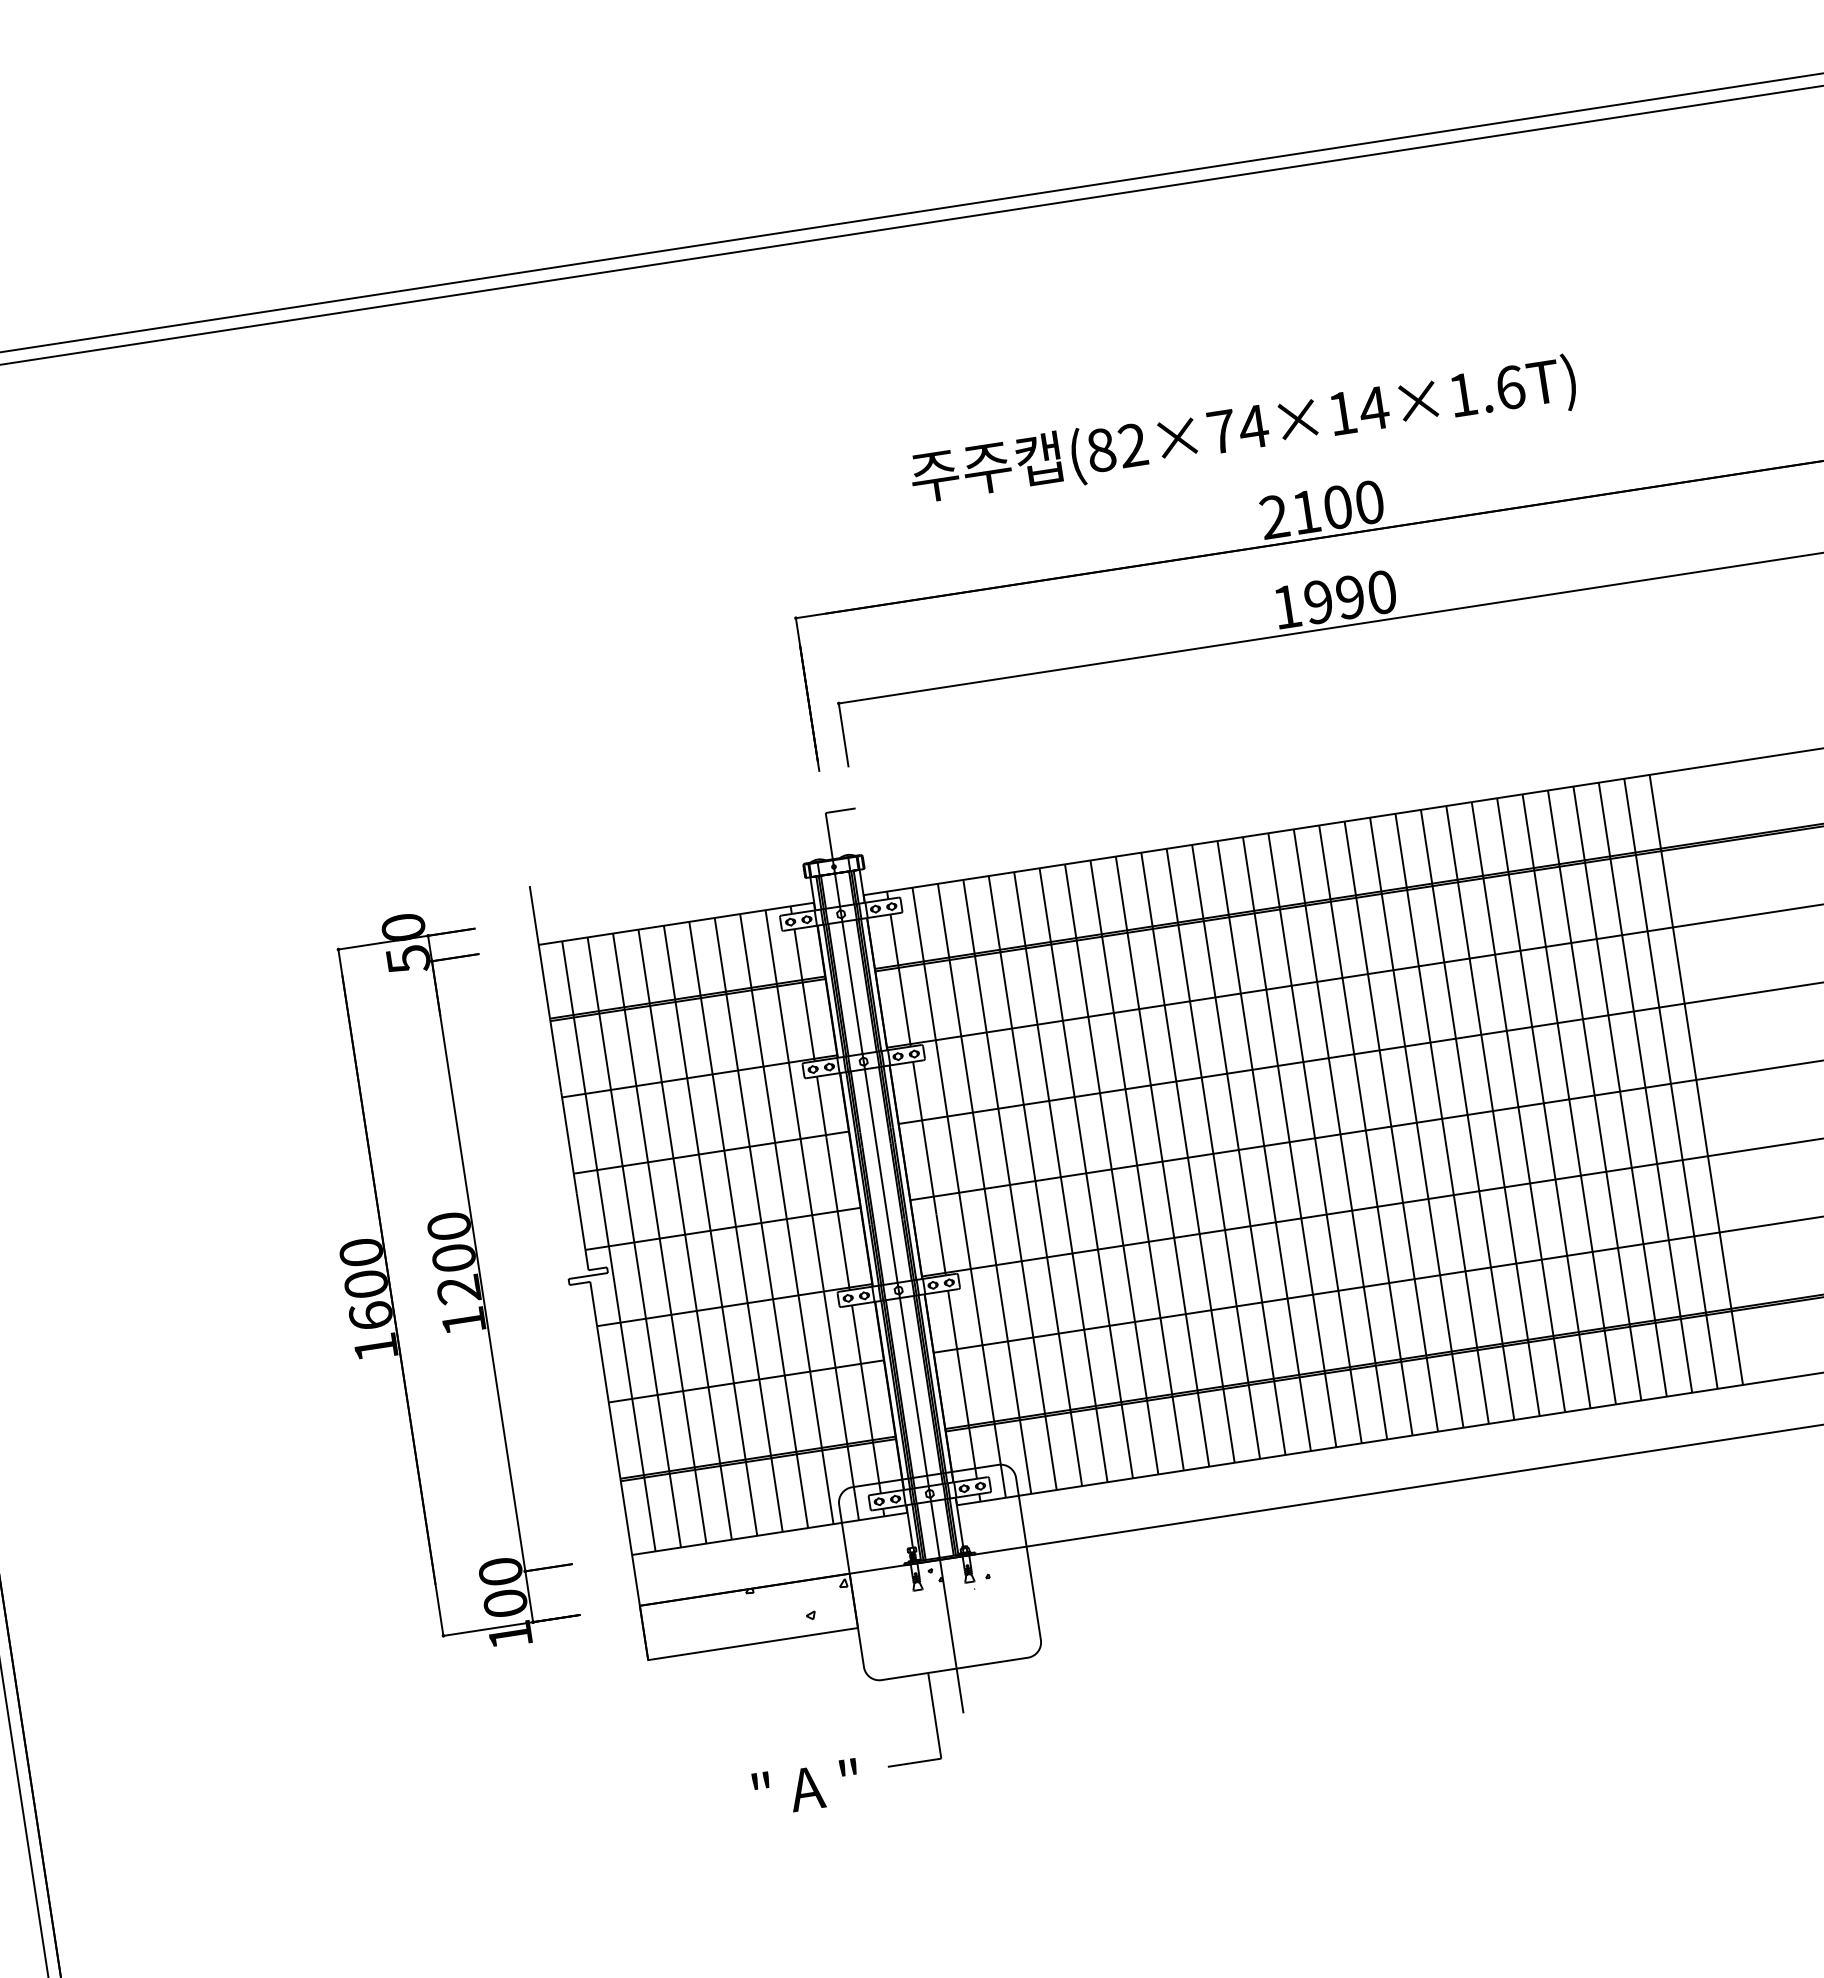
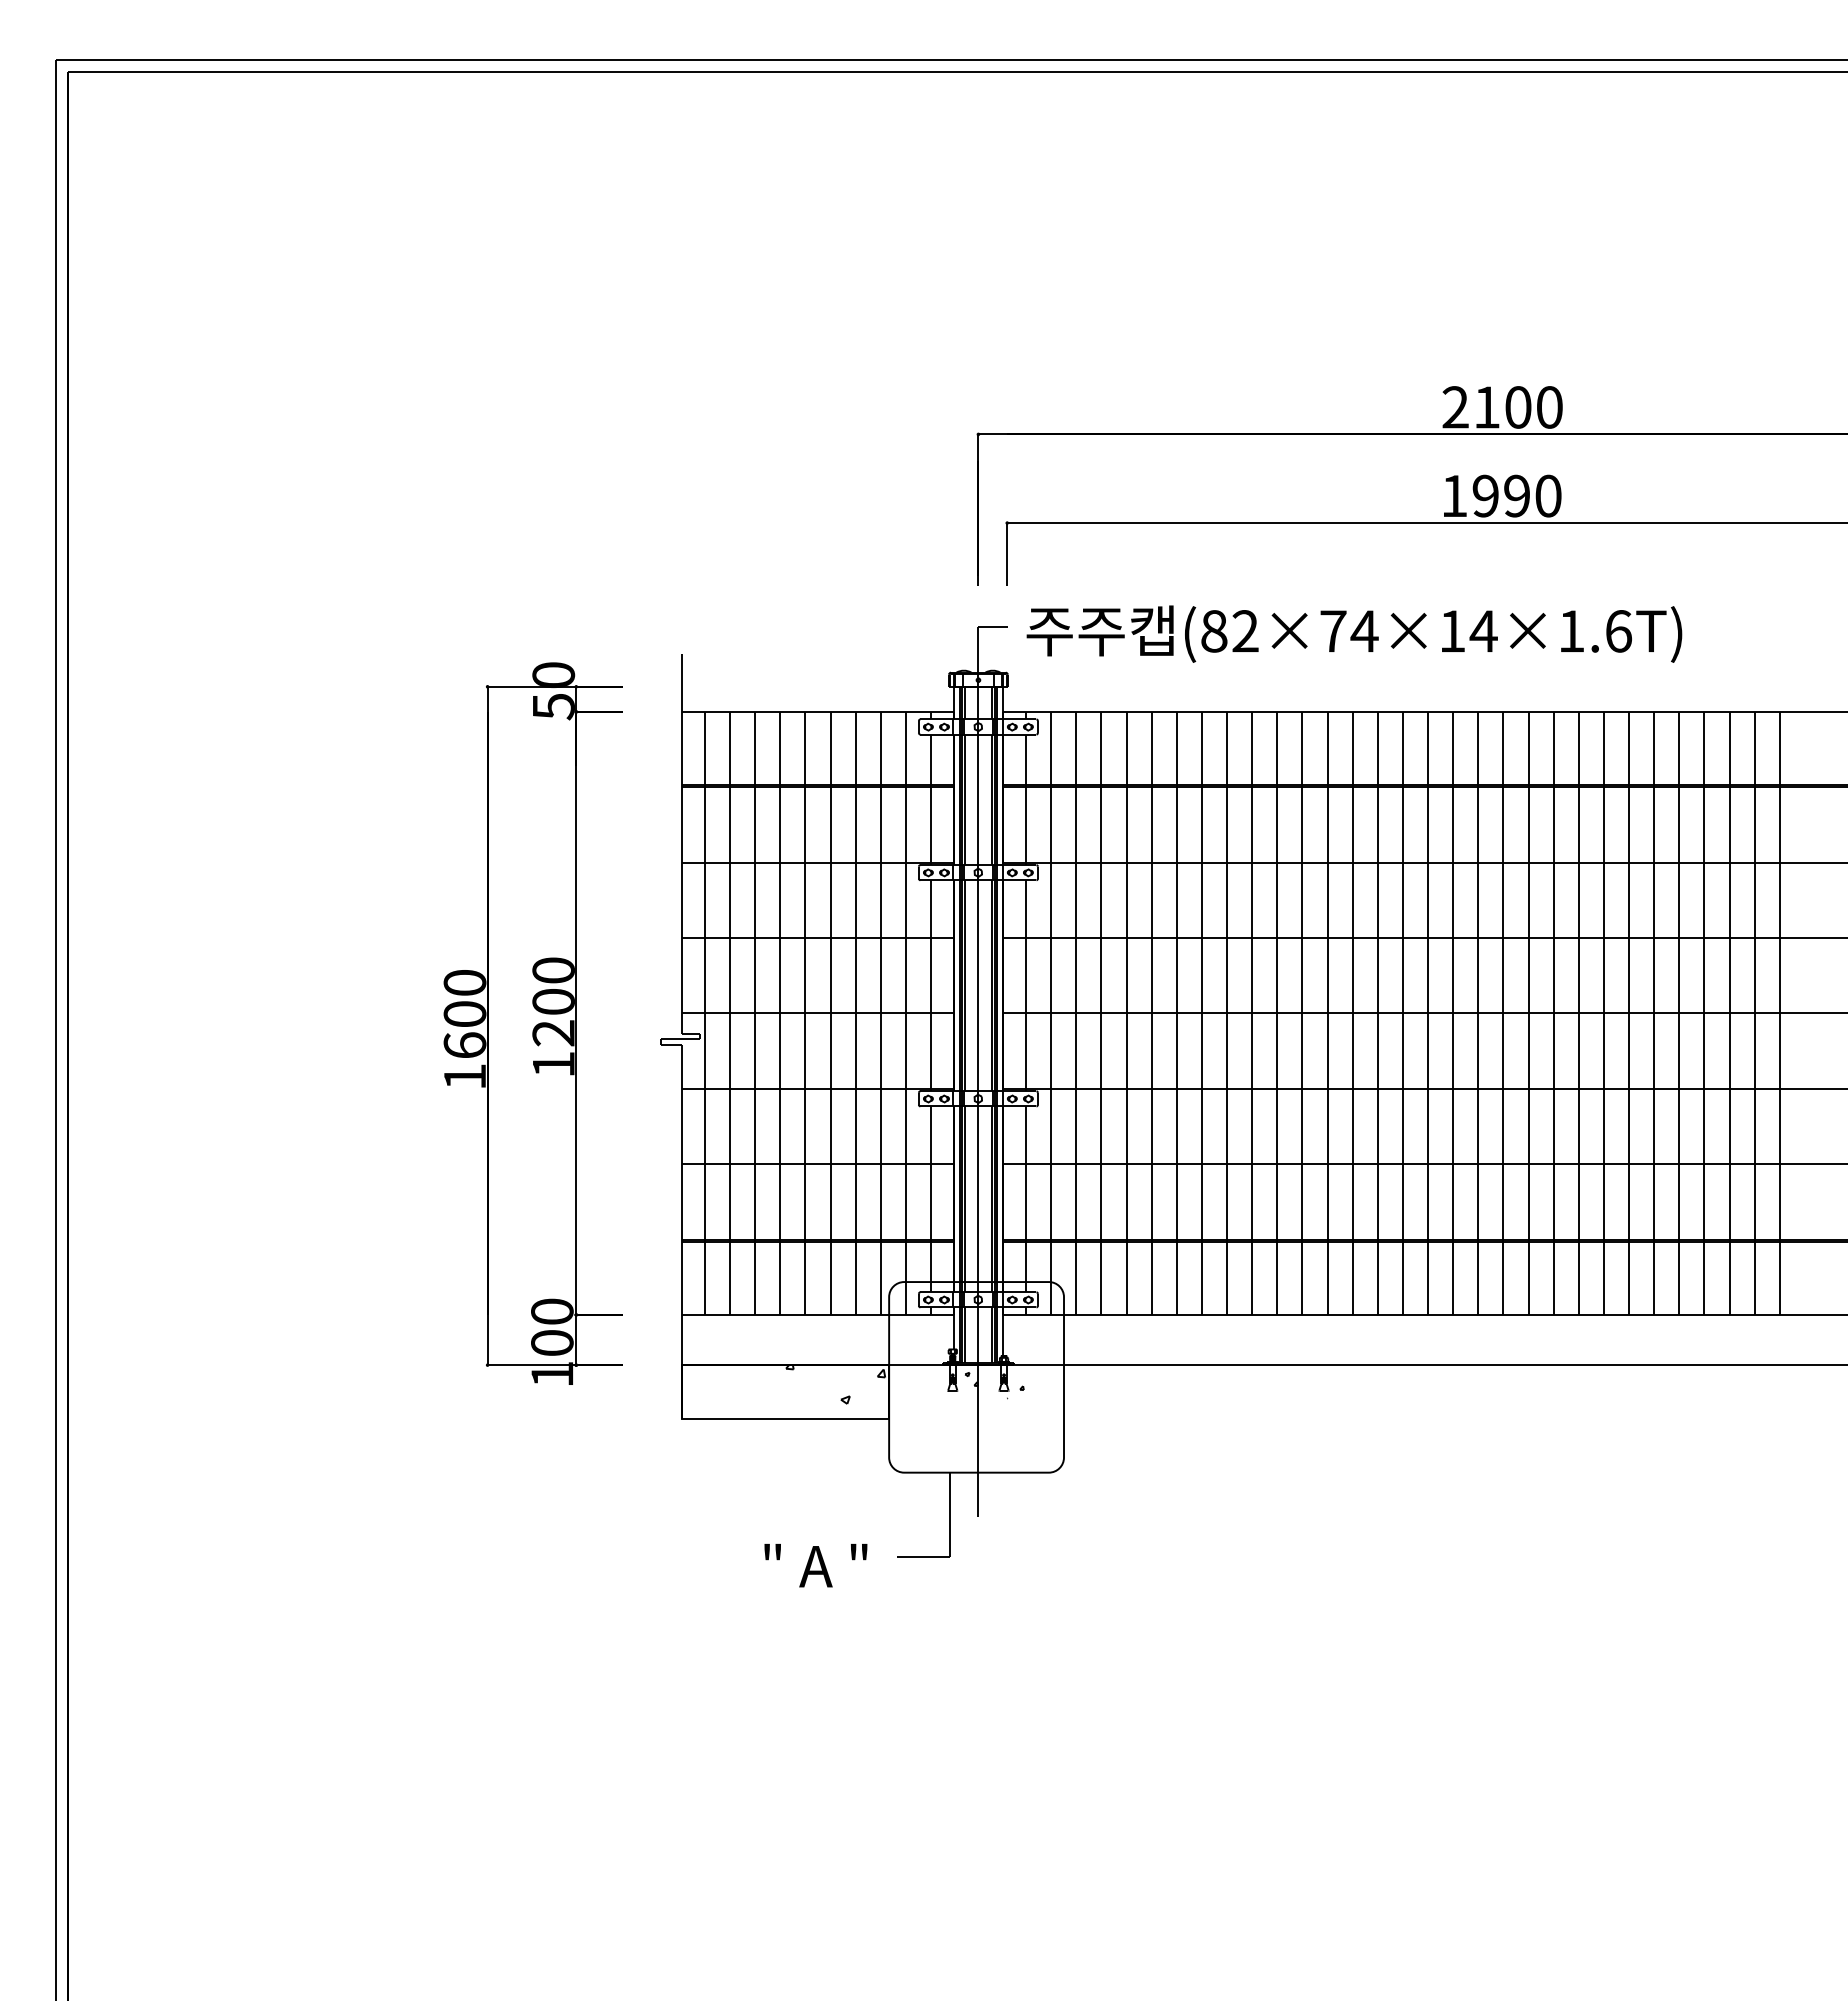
text: (1243, 430) -> (1354, 633), moved

